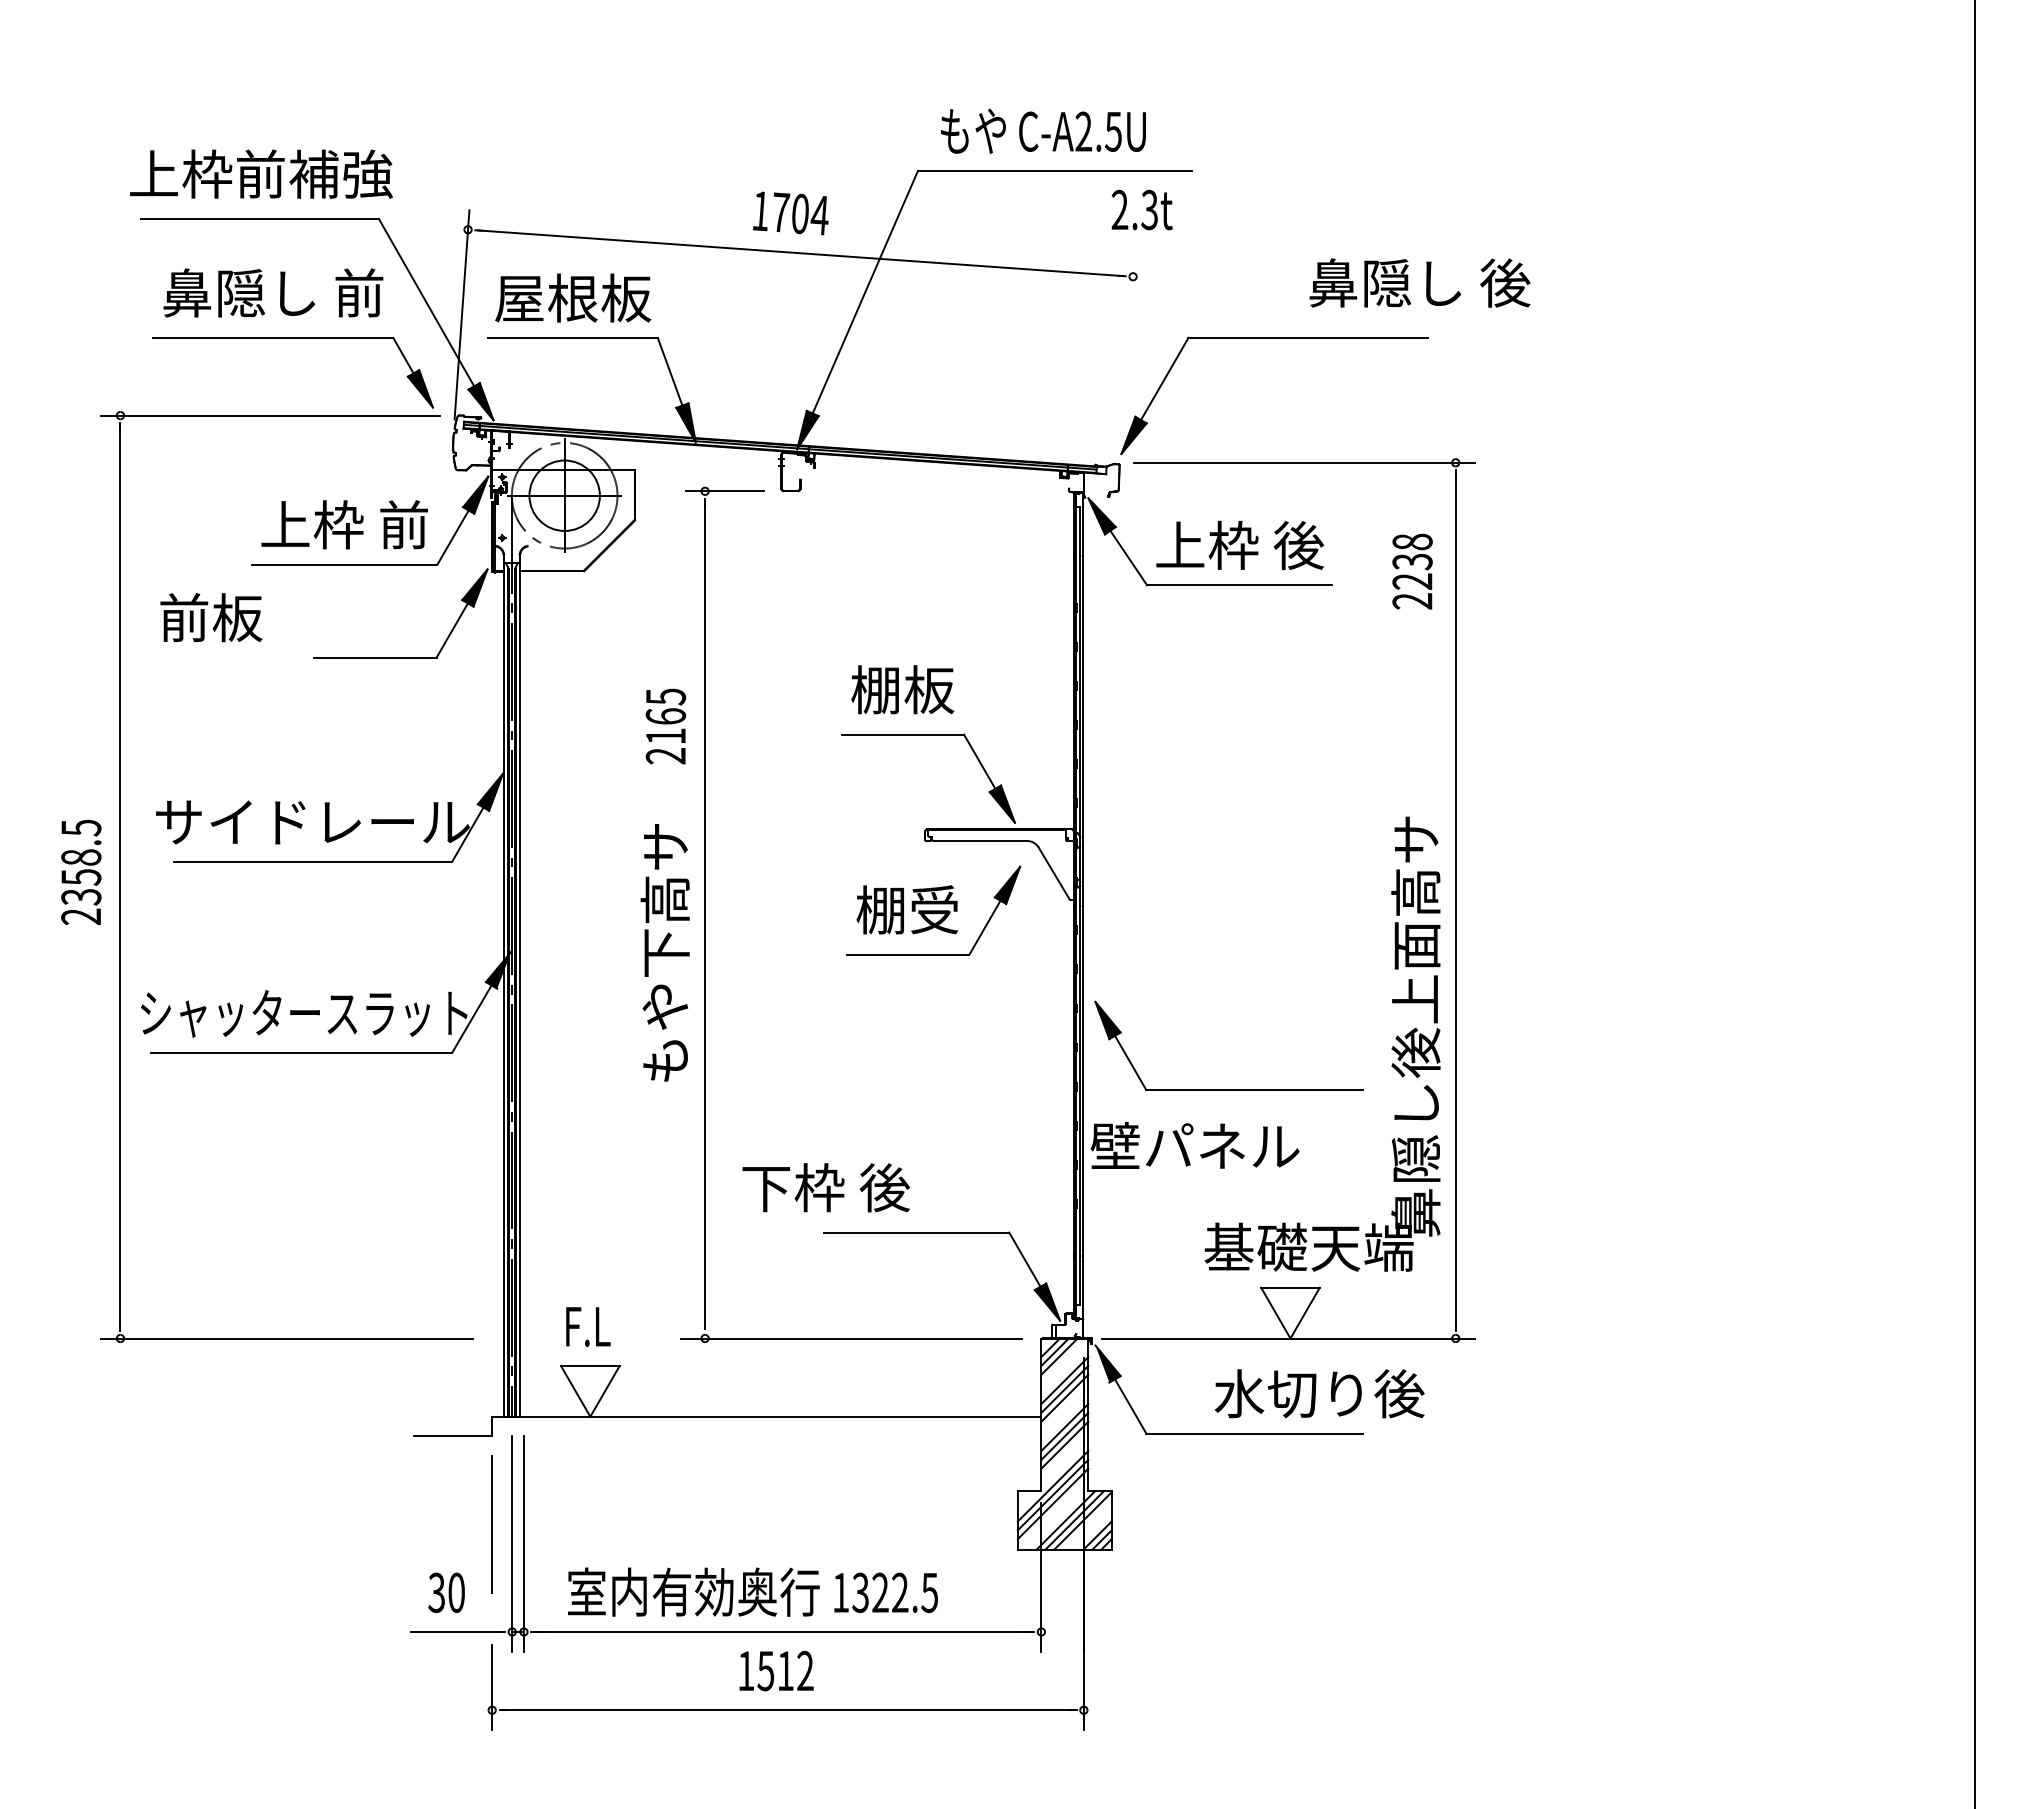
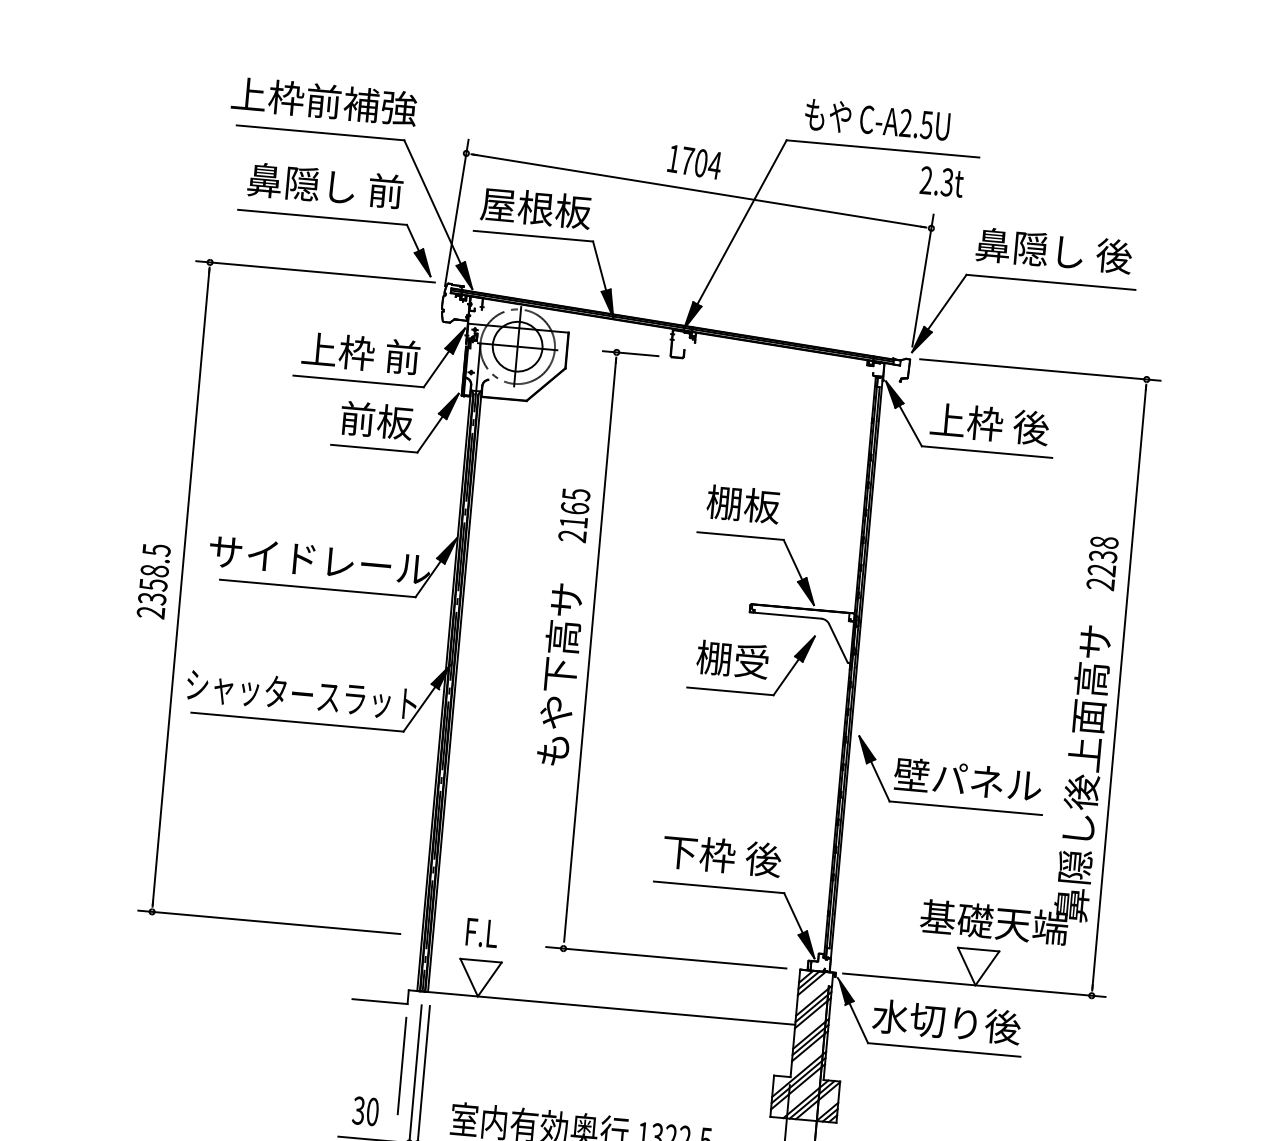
text: (1419, 282) -> (1053, 250), moved
line: (1127, 351) -> (922, 280), added
text: (1412, 571) -> (1102, 563), moved
text: (211, 617) -> (376, 420), moved
text: (1194, 1145) -> (967, 779), moved
text: (825, 1187) -> (721, 855), moved
text: (1319, 1393) -> (946, 1021), moved

